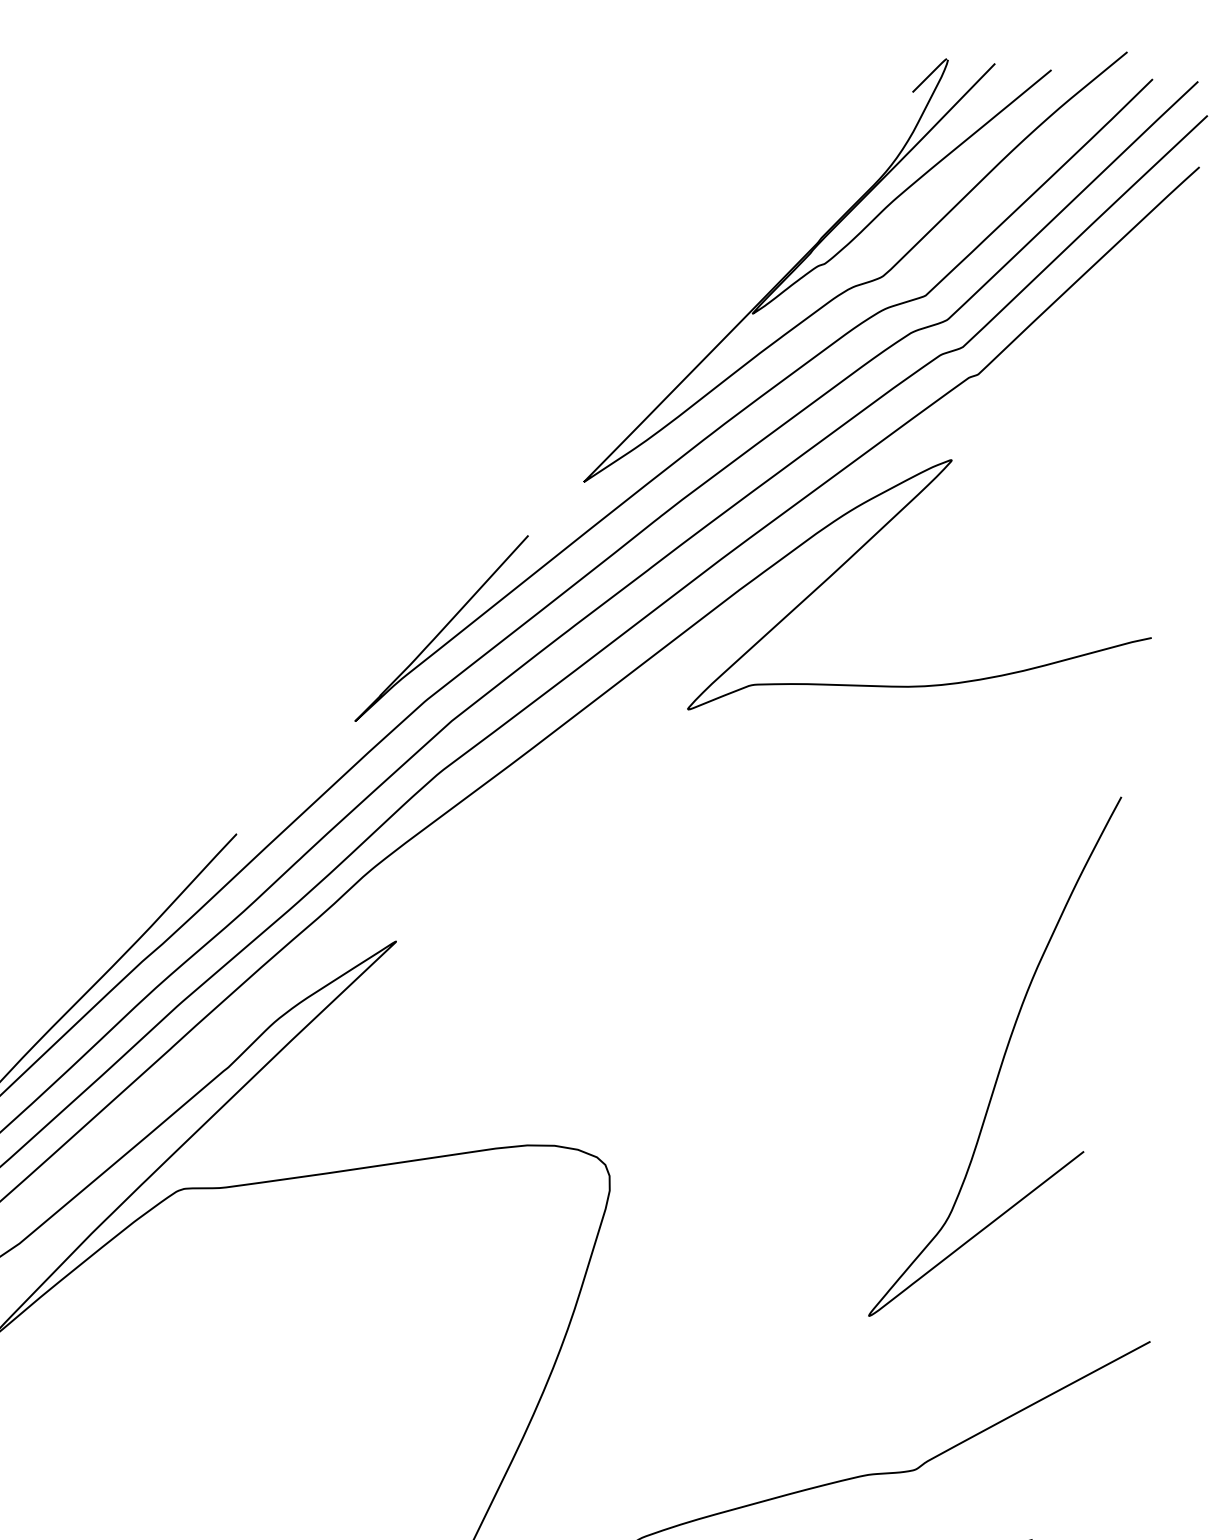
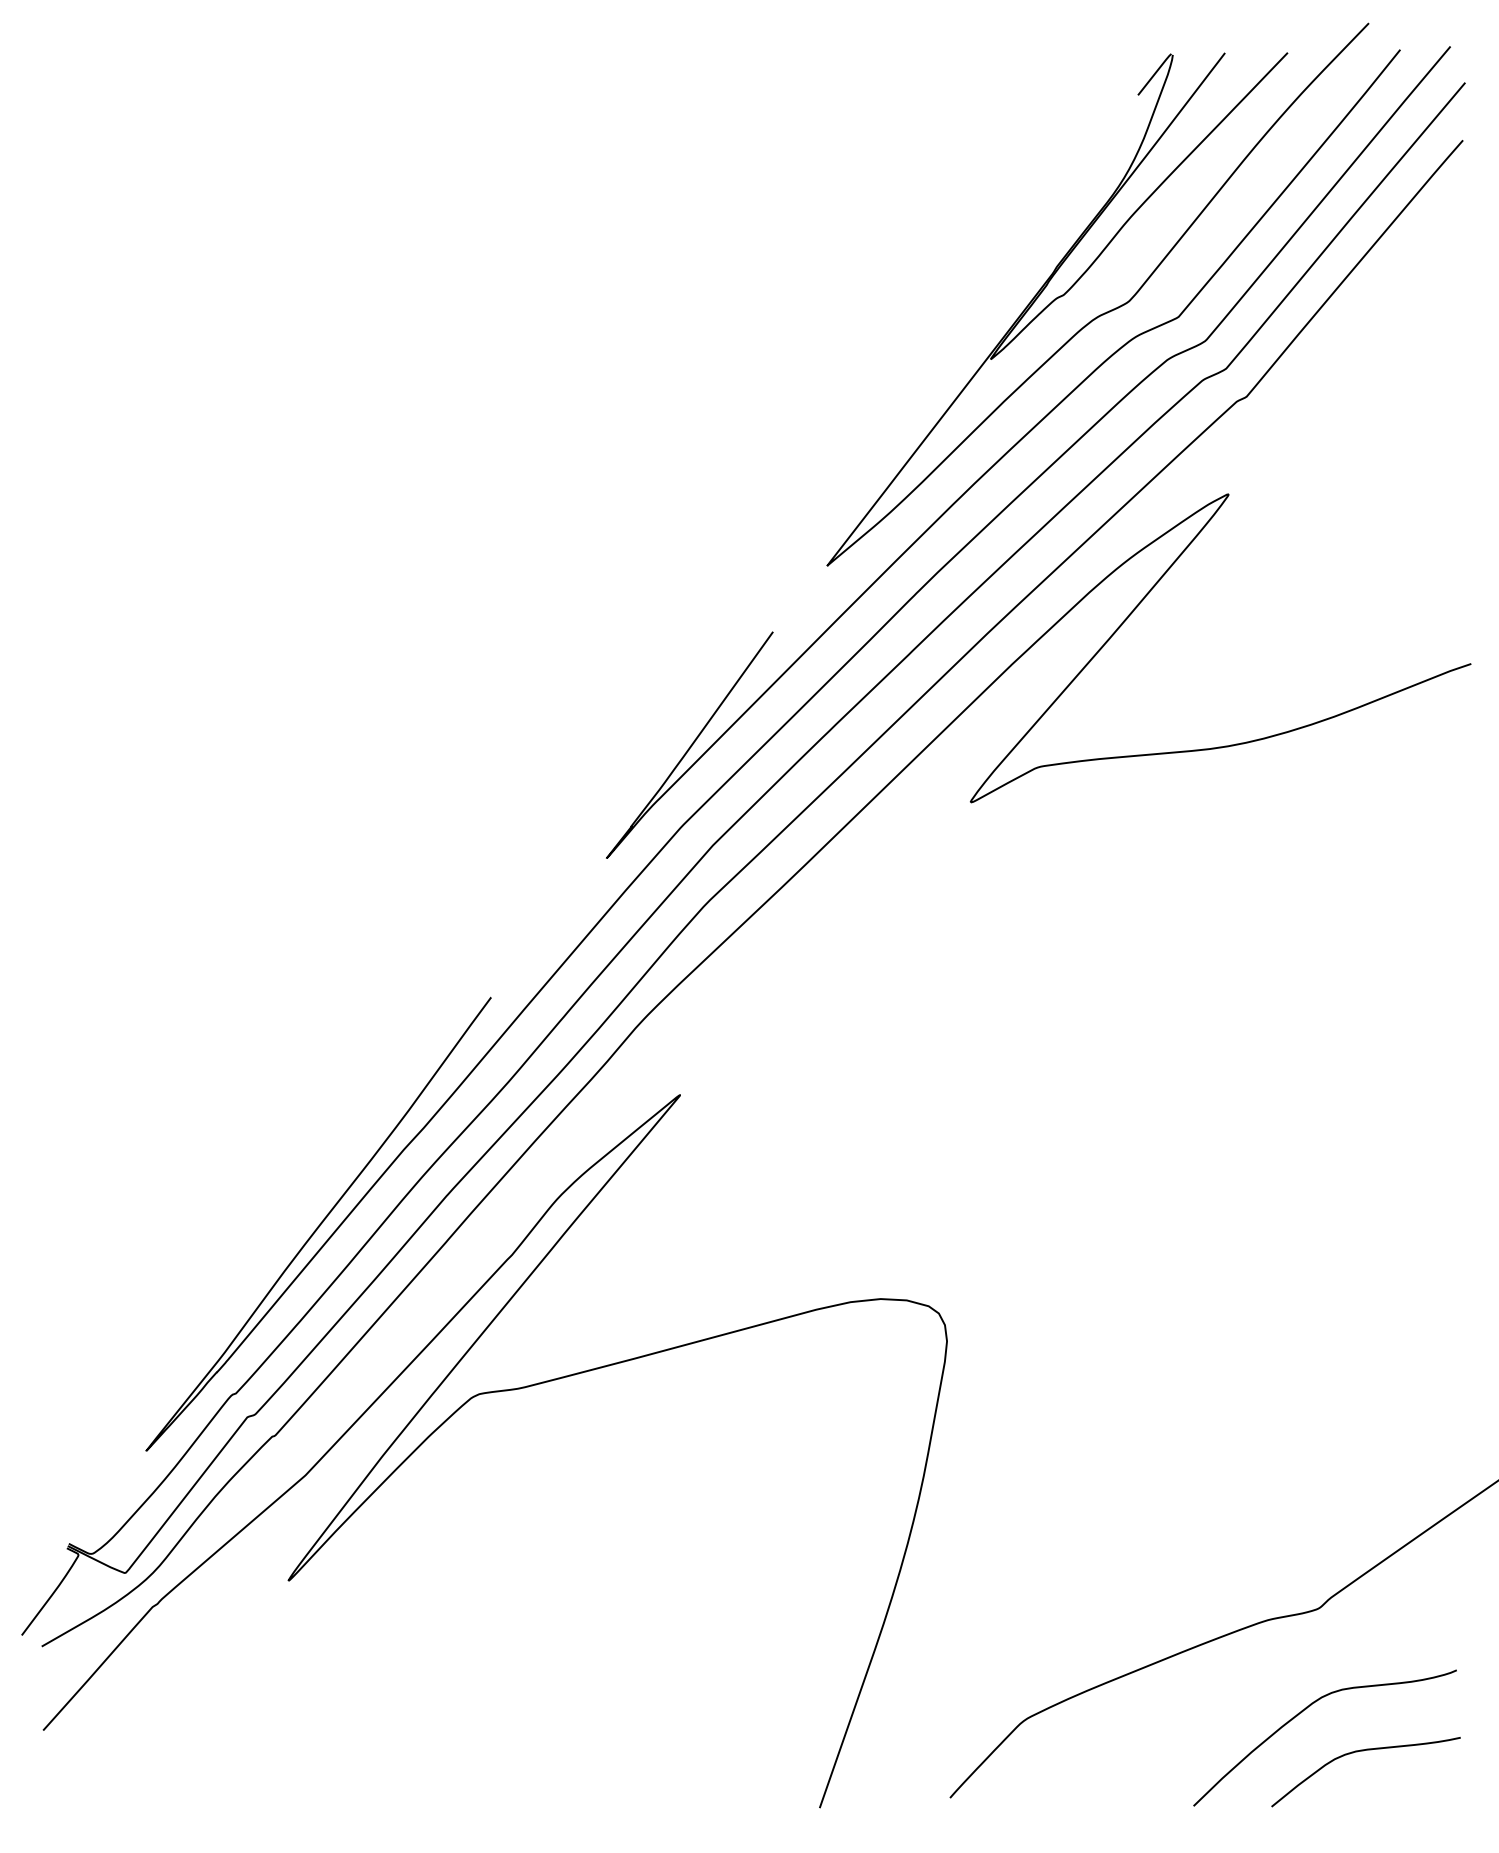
curve: (1002, 1057) -> (1361, 1144), removed

